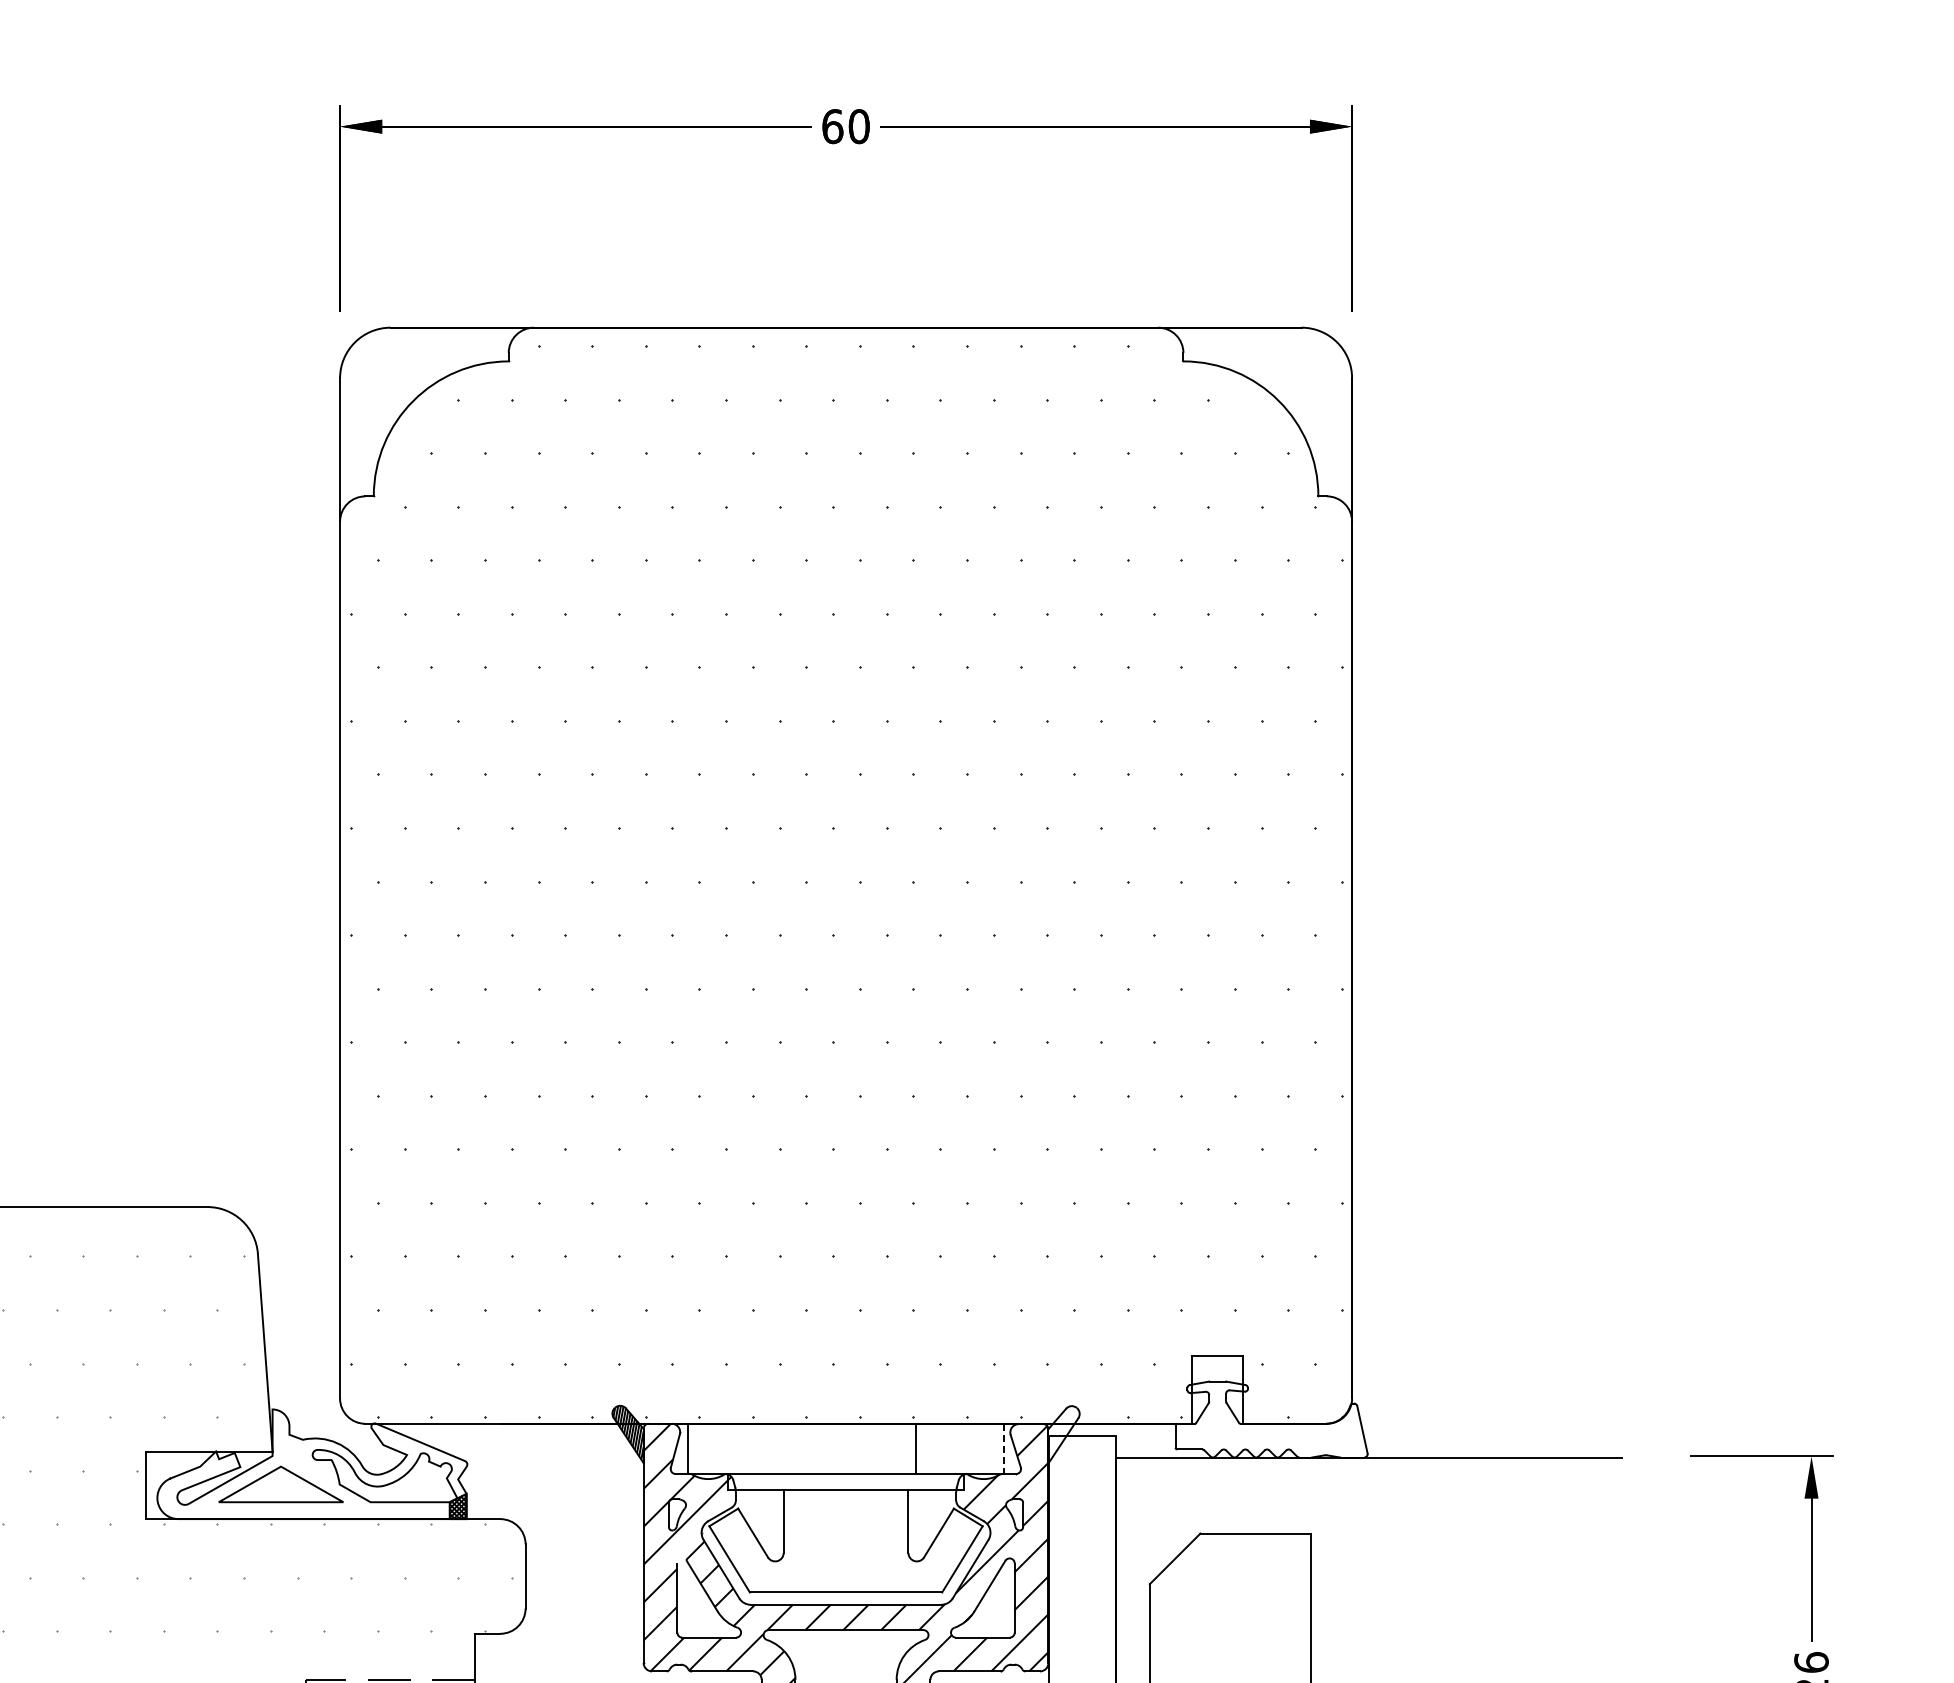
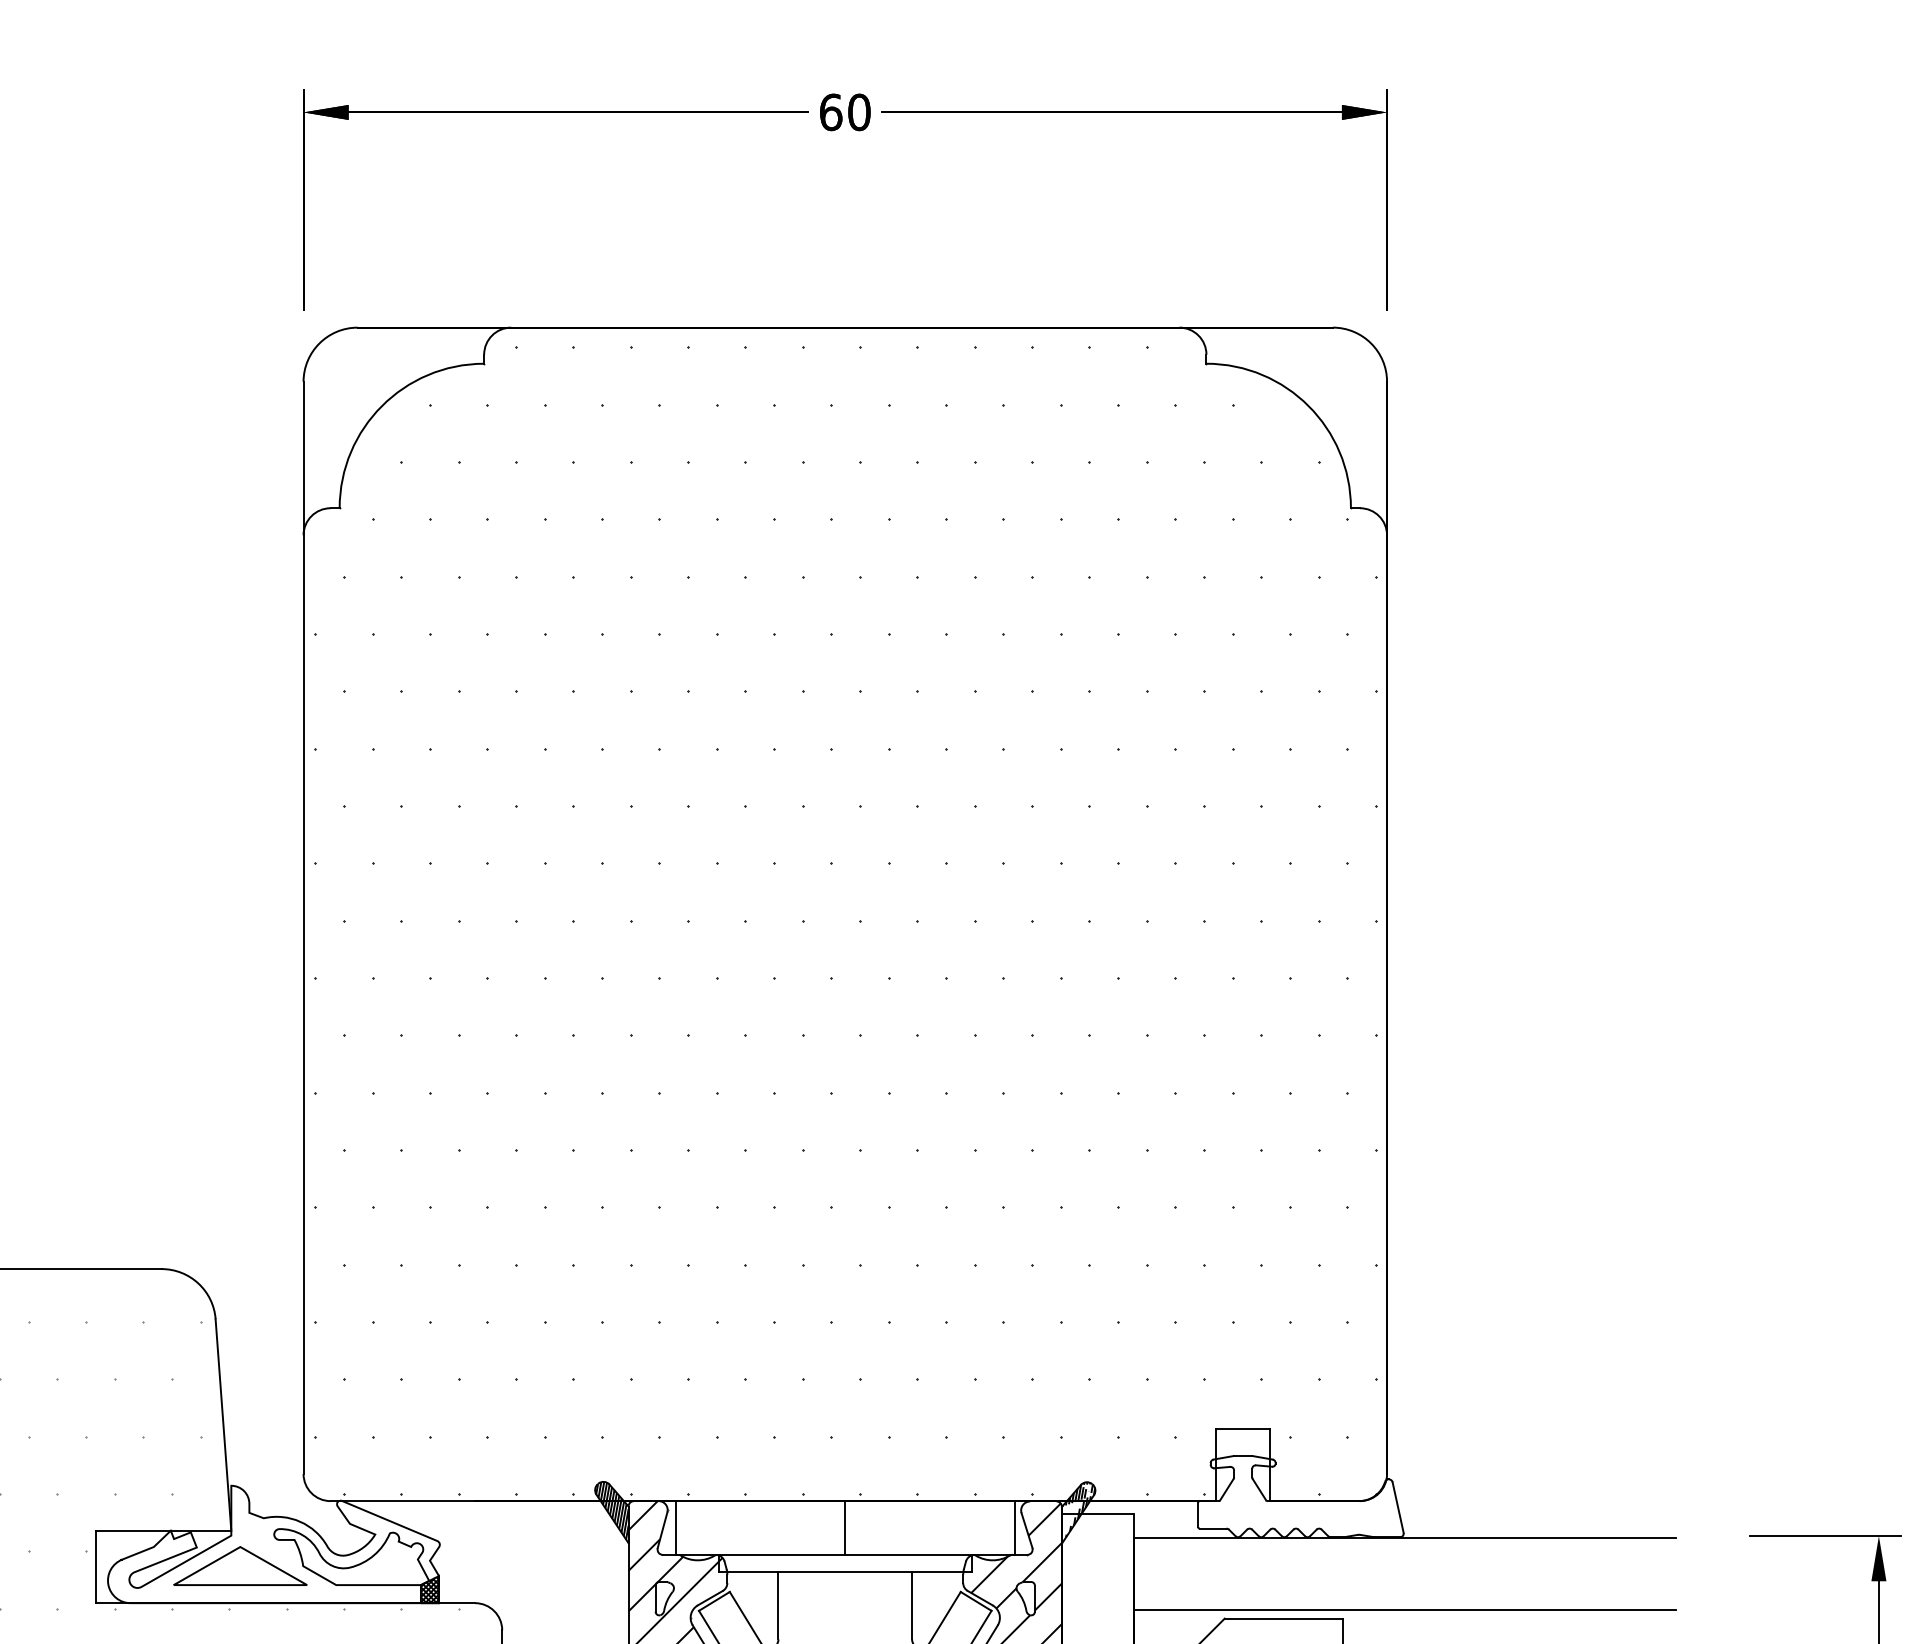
hatch: (1063, 1434) -> (1078, 1512), added
line: (916, 1448) -> (845, 1527), moved
line: (1004, 1449) -> (1014, 1528), dashed -> solid
line: (1369, 1525) -> (1405, 1610), added

